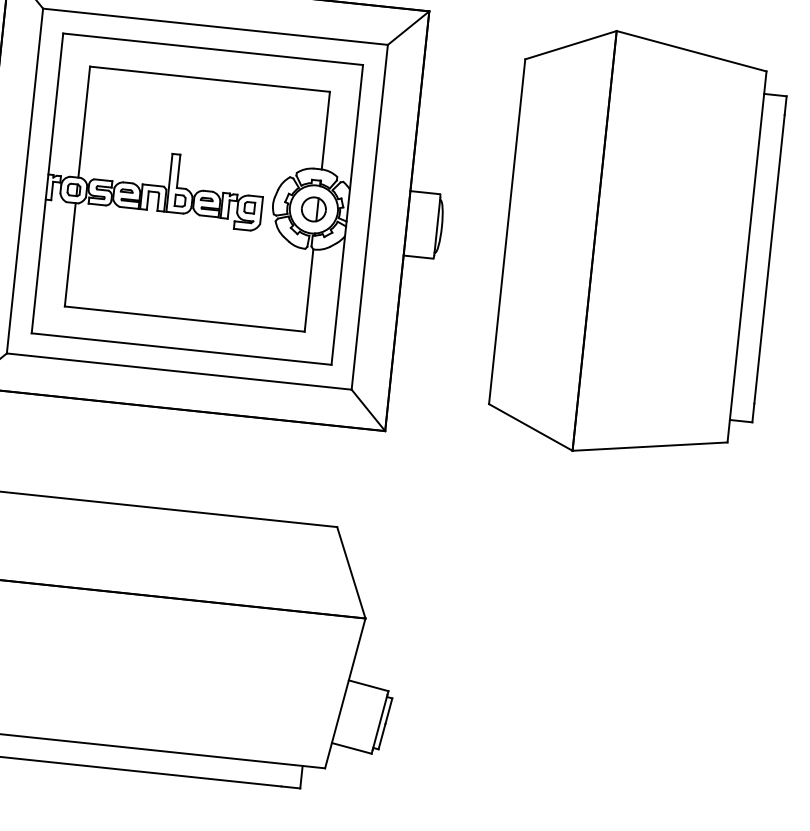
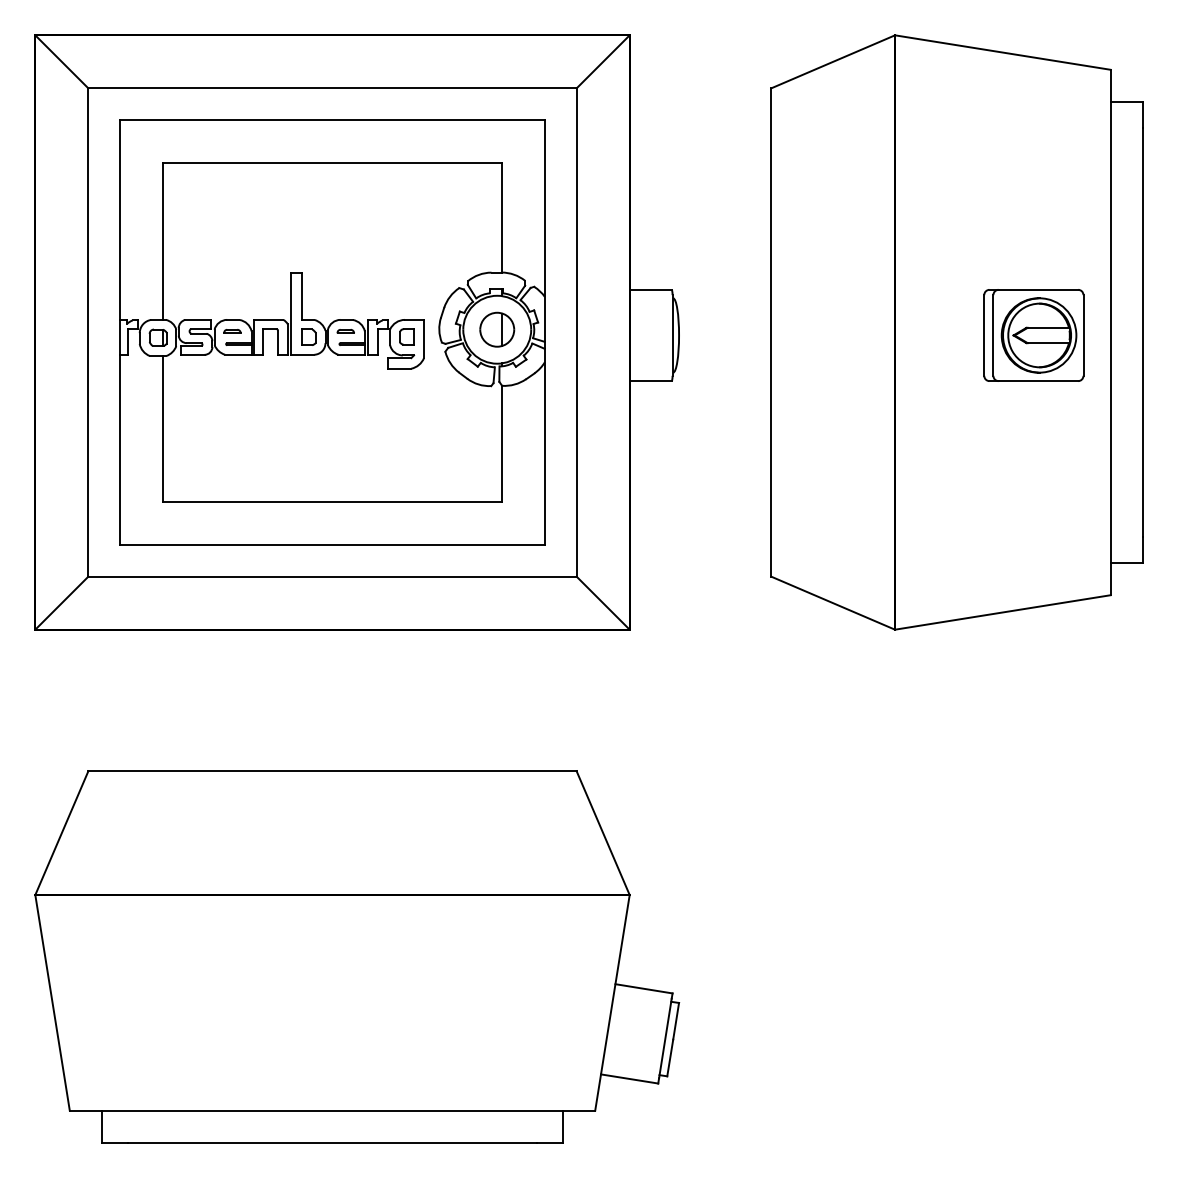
part: (692, 253) -> (1033, 335), added

